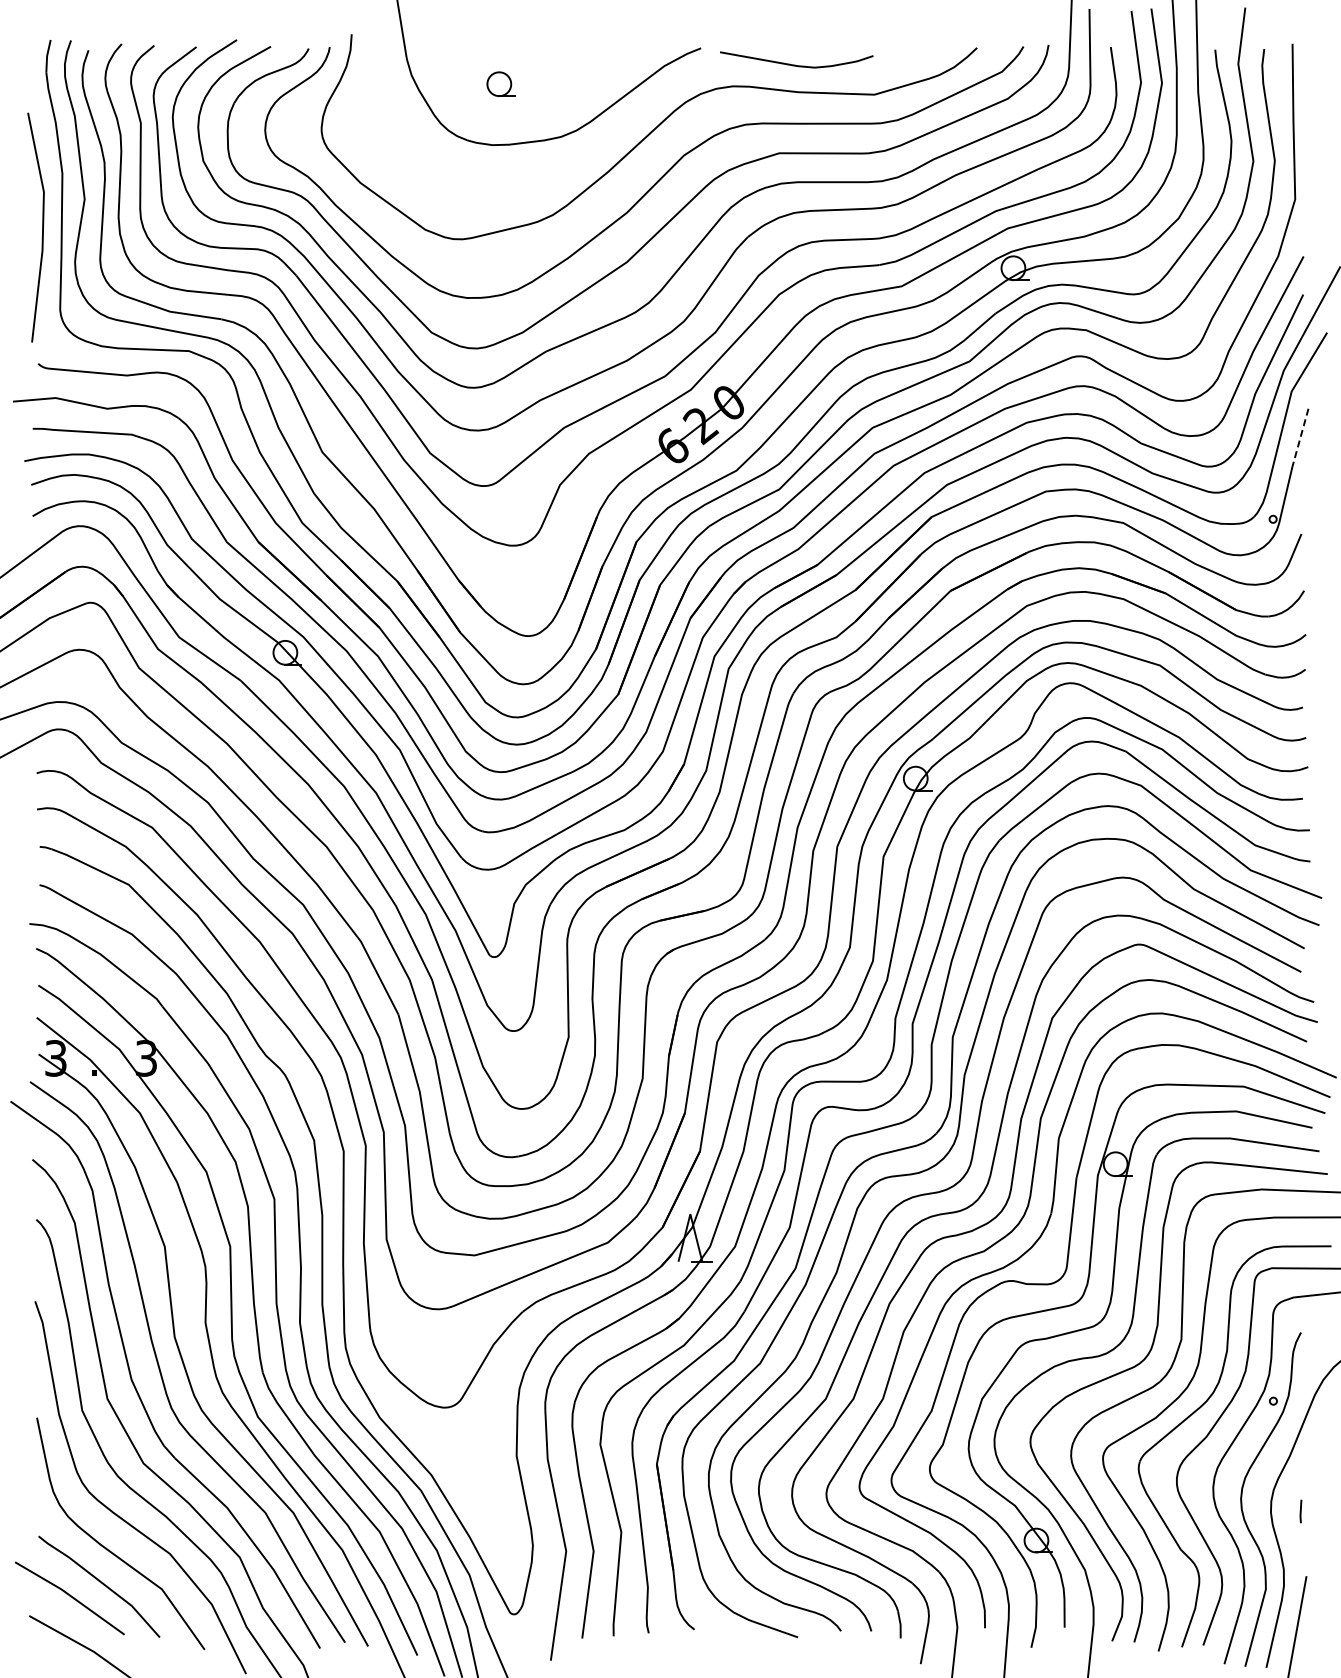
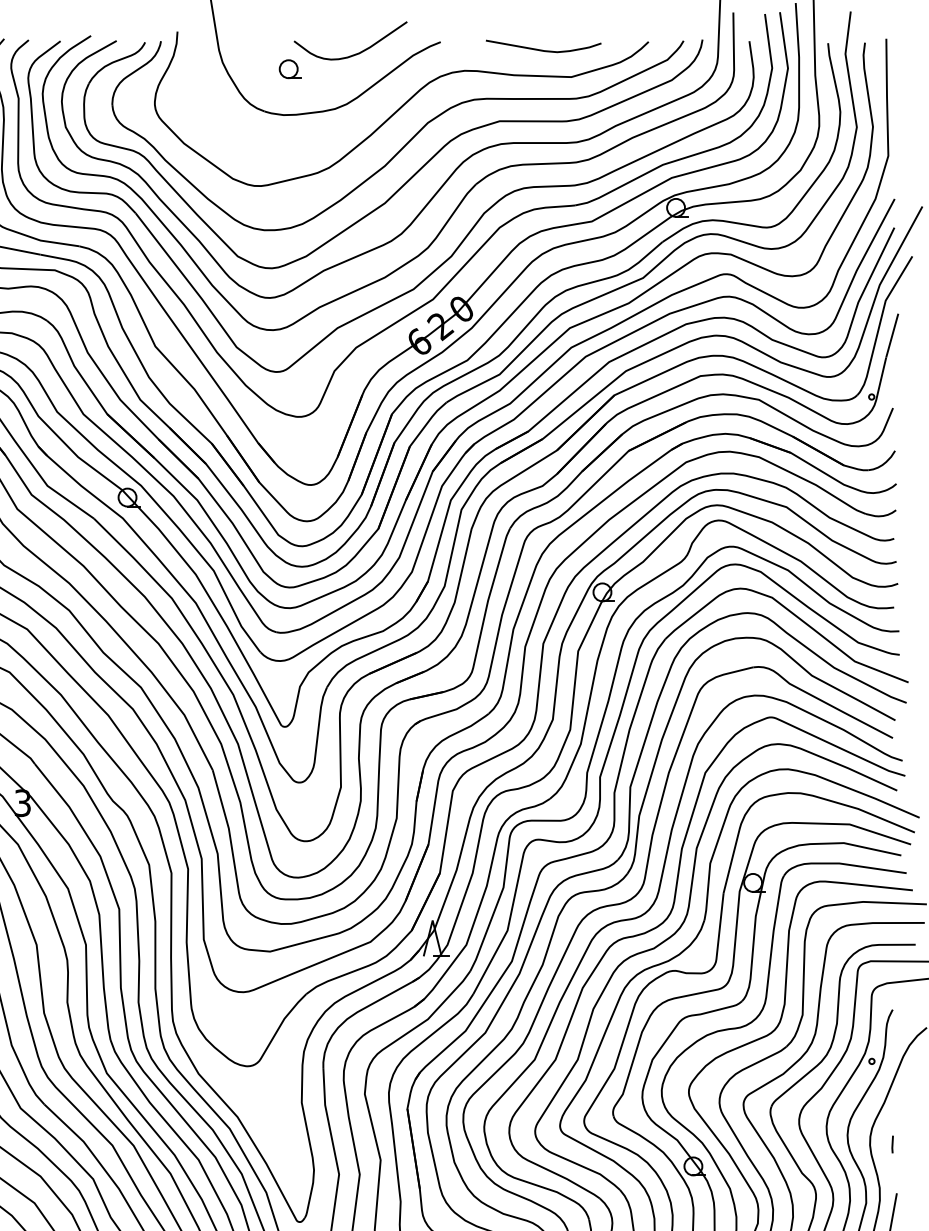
curve: (588, 63) -> (355, 53), added
curve: (795, 64) -> (542, 49), moved
line: (1300, 438) -> (892, 336), dashed -> solid

